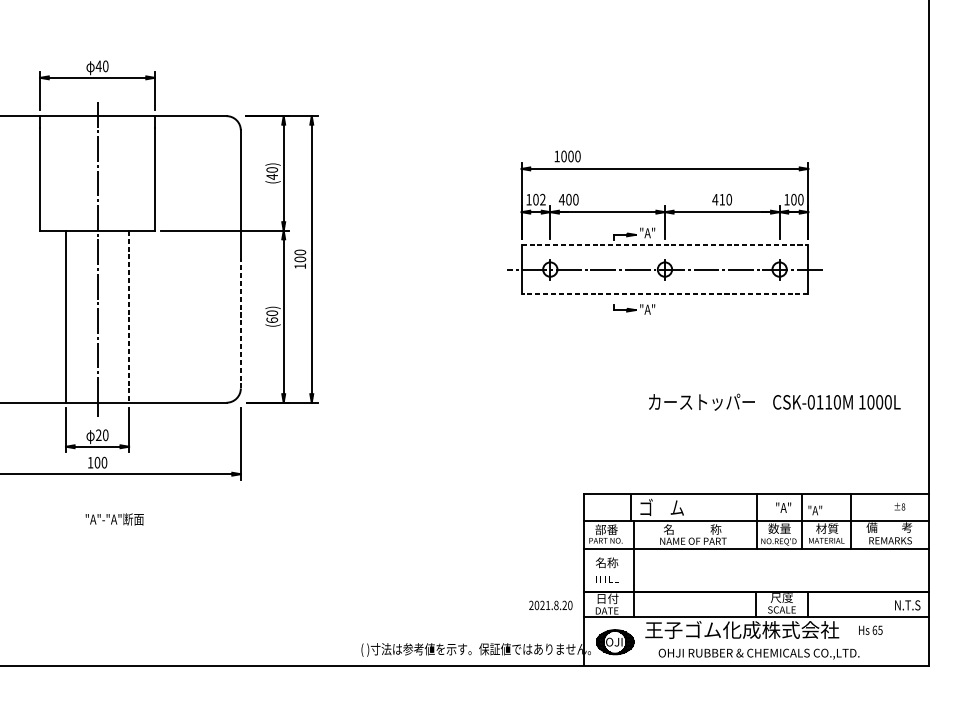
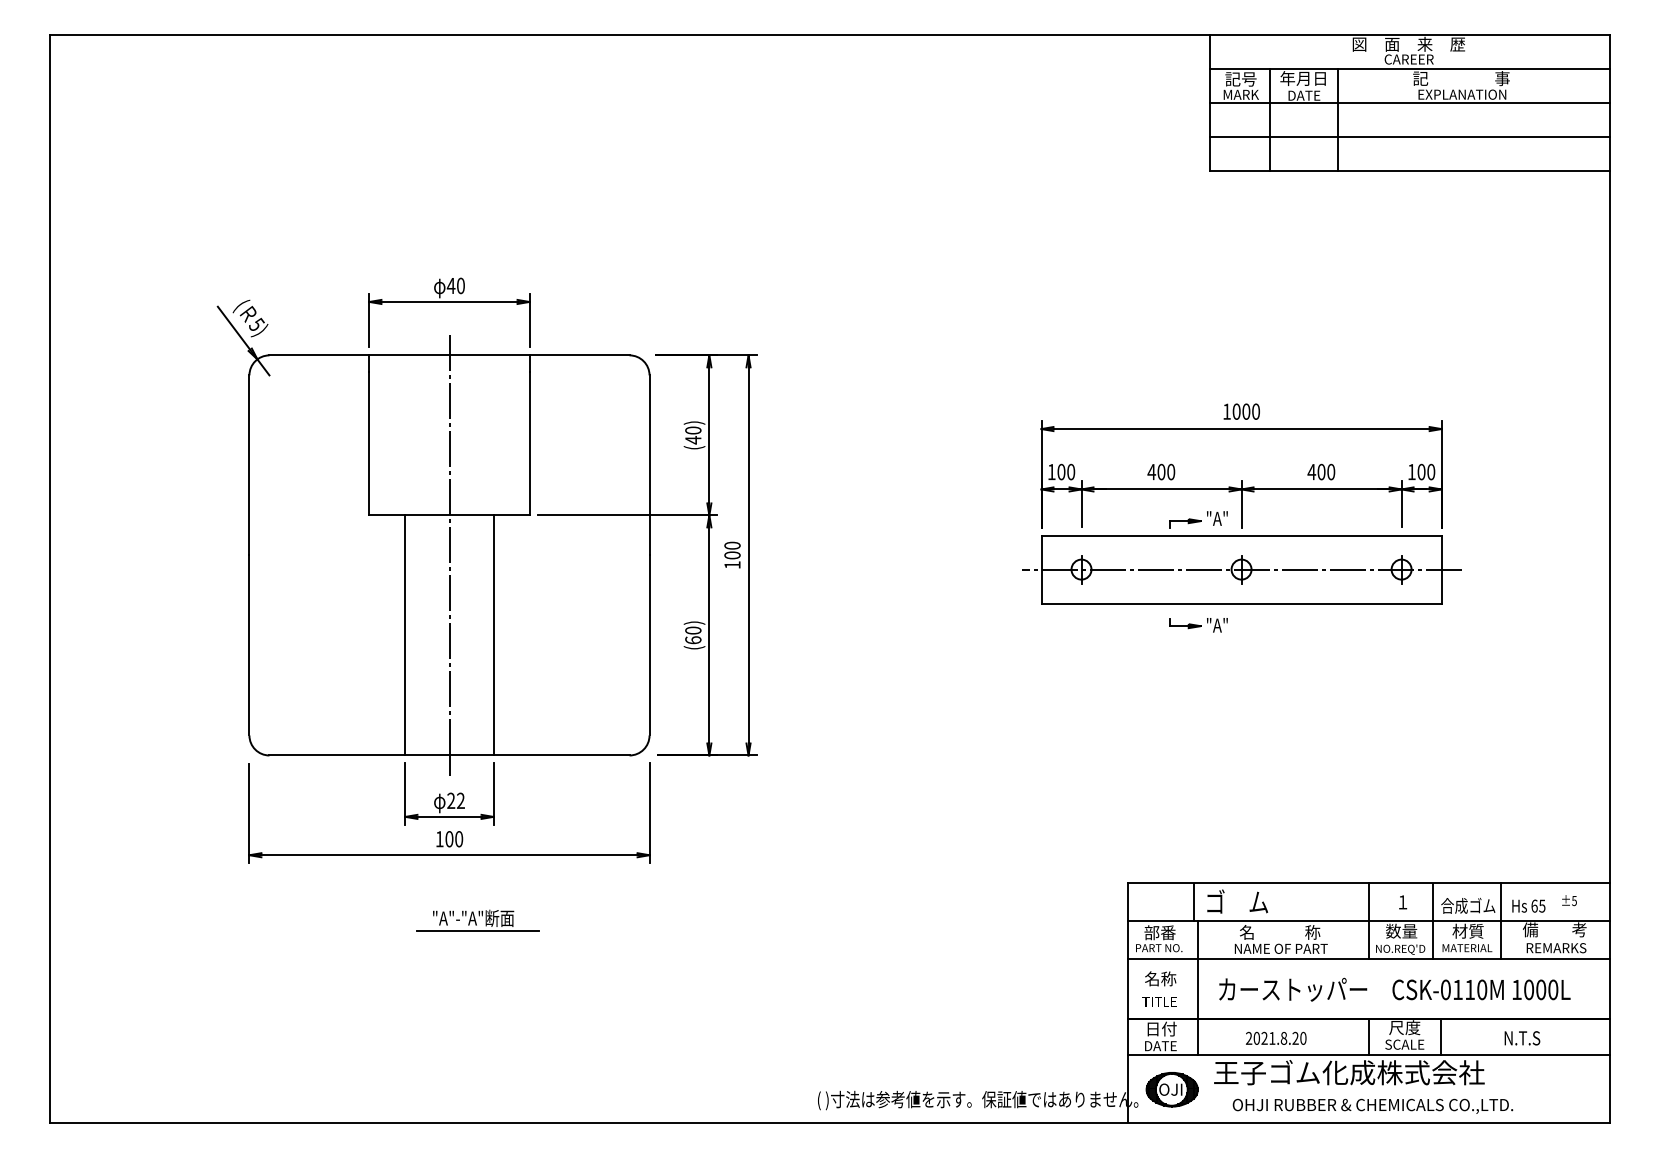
text: (567, 156) -> (1241, 411), moved
text: (568, 199) -> (1161, 471), moved
text: (722, 199) -> (1321, 471), 410 -> 400
text: (543, 200) -> (1071, 472), 102 -> 100
line: (665, 245) -> (1242, 535), dashed -> solid
line: (664, 293) -> (1241, 603), dashed -> solid
line: (129, 316) -> (493, 635), dashed -> solid
line: (240, 323) -> (649, 644), dashed -> solid
text: (774, 402) -> (1394, 989), moved
text: (105, 435) -> (460, 800), 20 -> 22
text: (903, 506) -> (1574, 900), ±8 -> ±5
text: (783, 507) -> (1406, 901), "A" -> １
text: (827, 510) -> (1468, 905), "A" -> 合成ゴム
line: (117, 528) -> (477, 930), added
text: (551, 604) -> (1276, 1037), moved
text: (907, 605) -> (1522, 1038), moved
text: (870, 629) -> (1528, 905), moved

